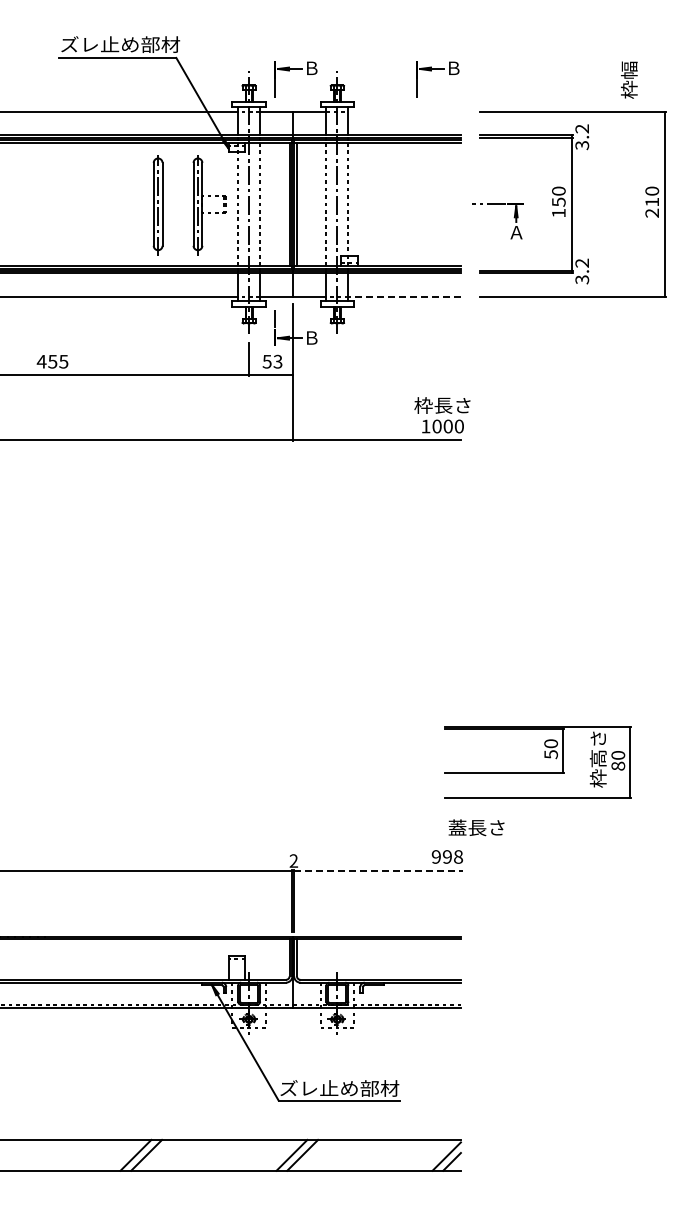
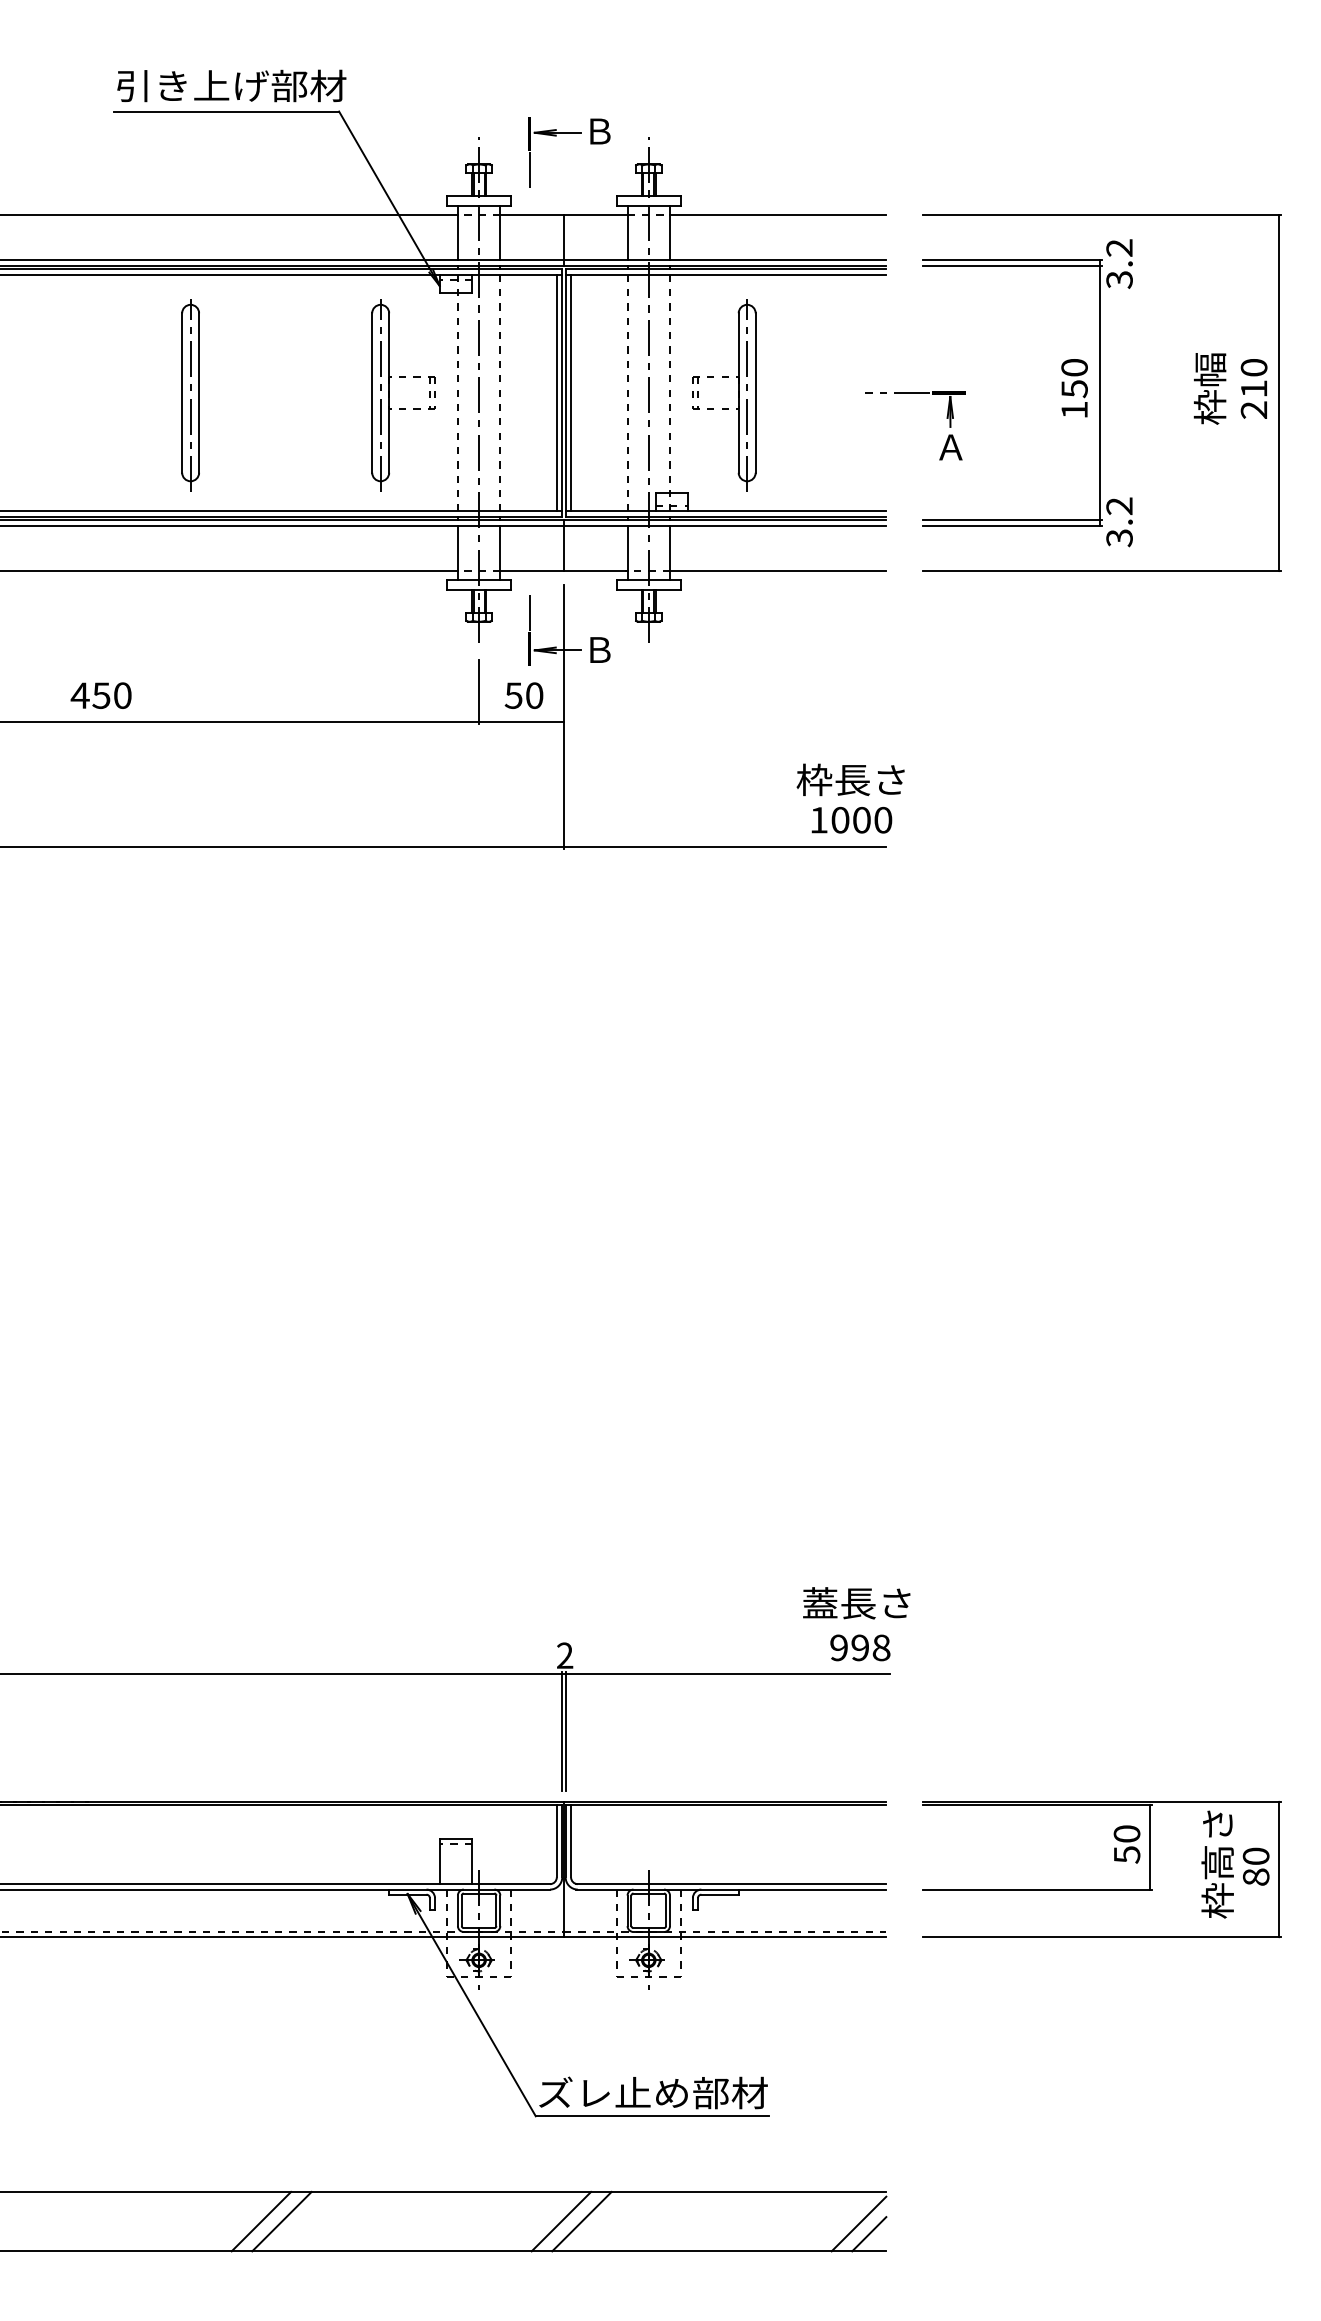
text: (100, 44) -> (193, 85), ズレ止め部材 -> 引き上げ部材
part: (437, 69) -> (841, 133), removed
text: (629, 79) -> (1210, 387), moved
line: (404, 111) -> (777, 214), added
part: (157, 205) -> (189, 395), moved
part: (383, 205) -> (737, 395), added
part: (513, 217) -> (945, 418), moved
line: (404, 297) -> (777, 572), dashed -> solid
text: (63, 361) -> (122, 695), 455 -> 450
text: (277, 361) -> (533, 695), 53 -> 50
part: (544, 757) -> (1114, 1860), moved
text: (476, 827) -> (856, 1602), moved
line: (378, 870) -> (727, 1673), dashed -> solid

